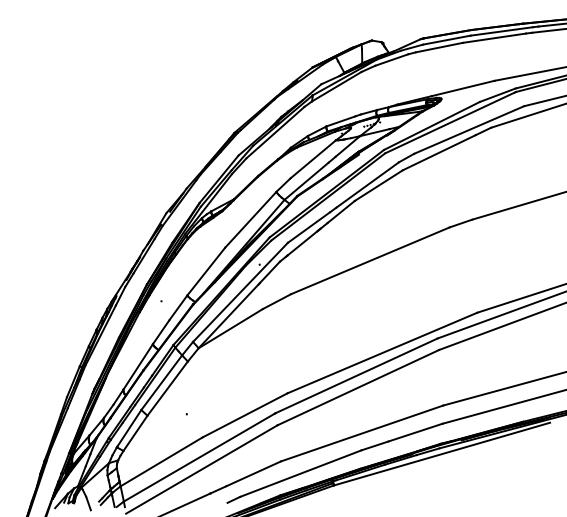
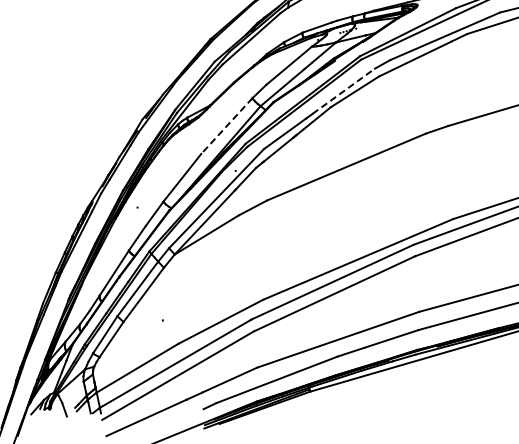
line: (367, 185) -> (343, 91), solid -> dashed
line: (250, 219) -> (226, 125), solid -> dashed

